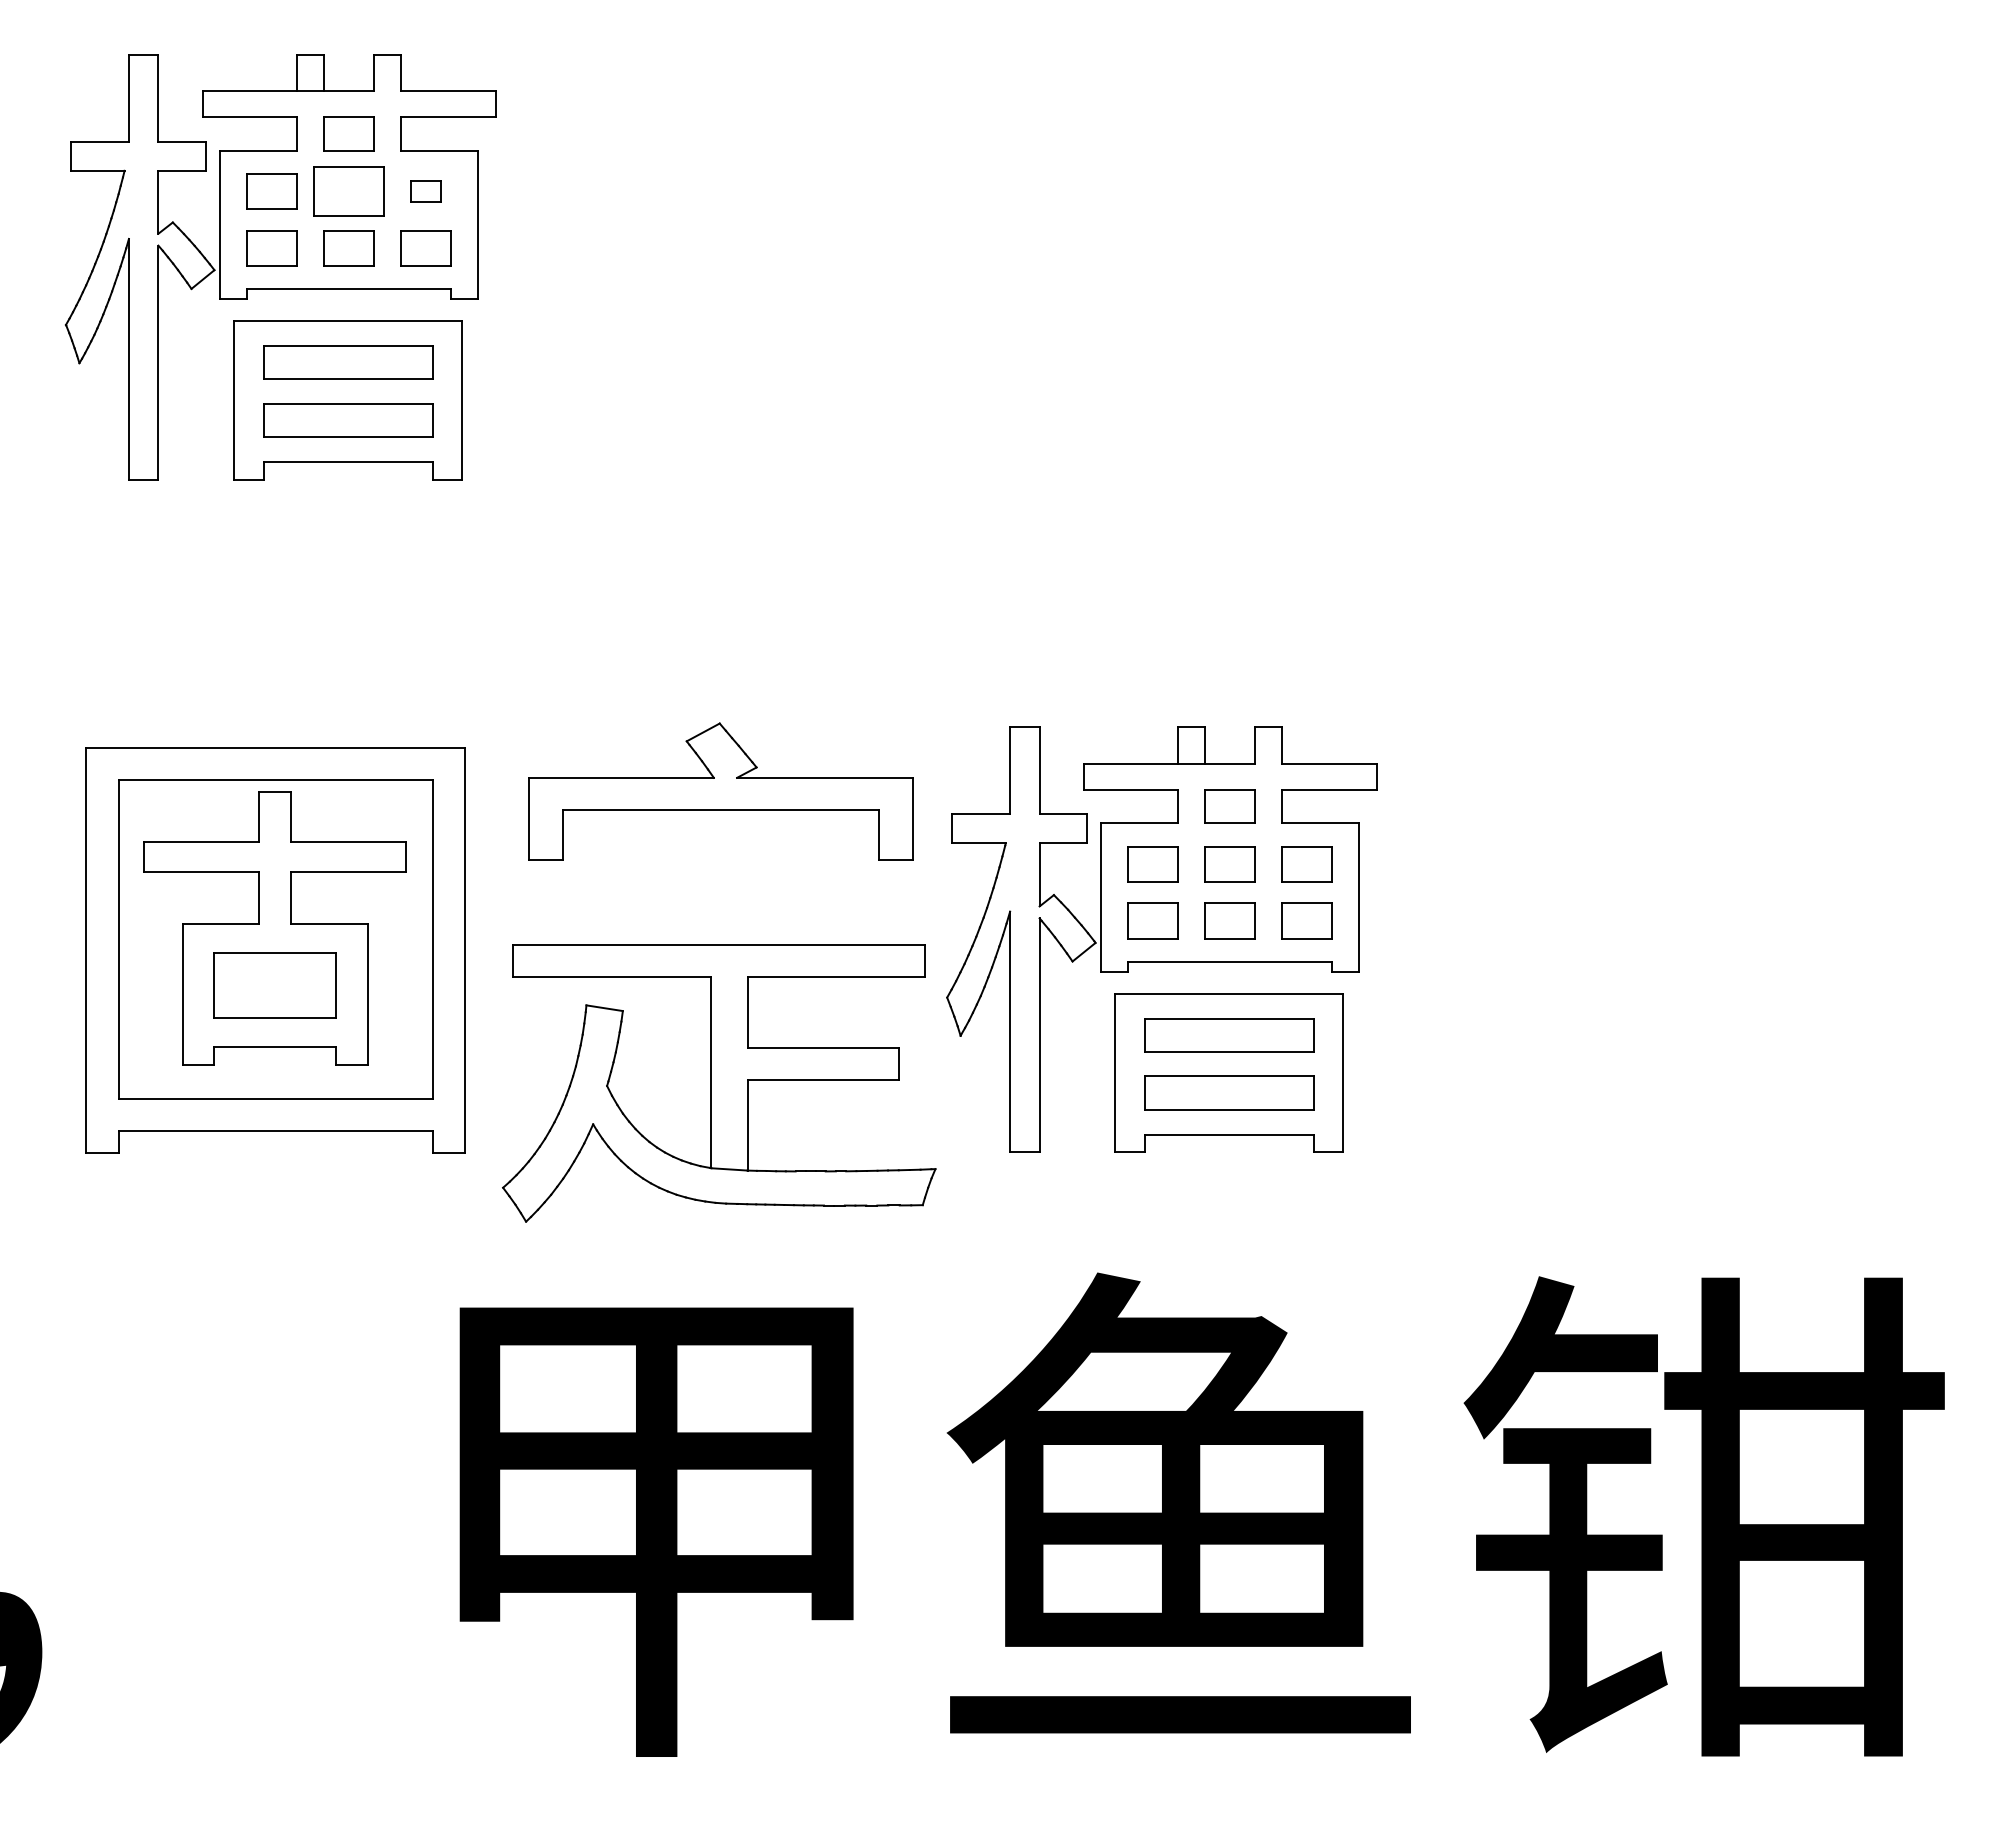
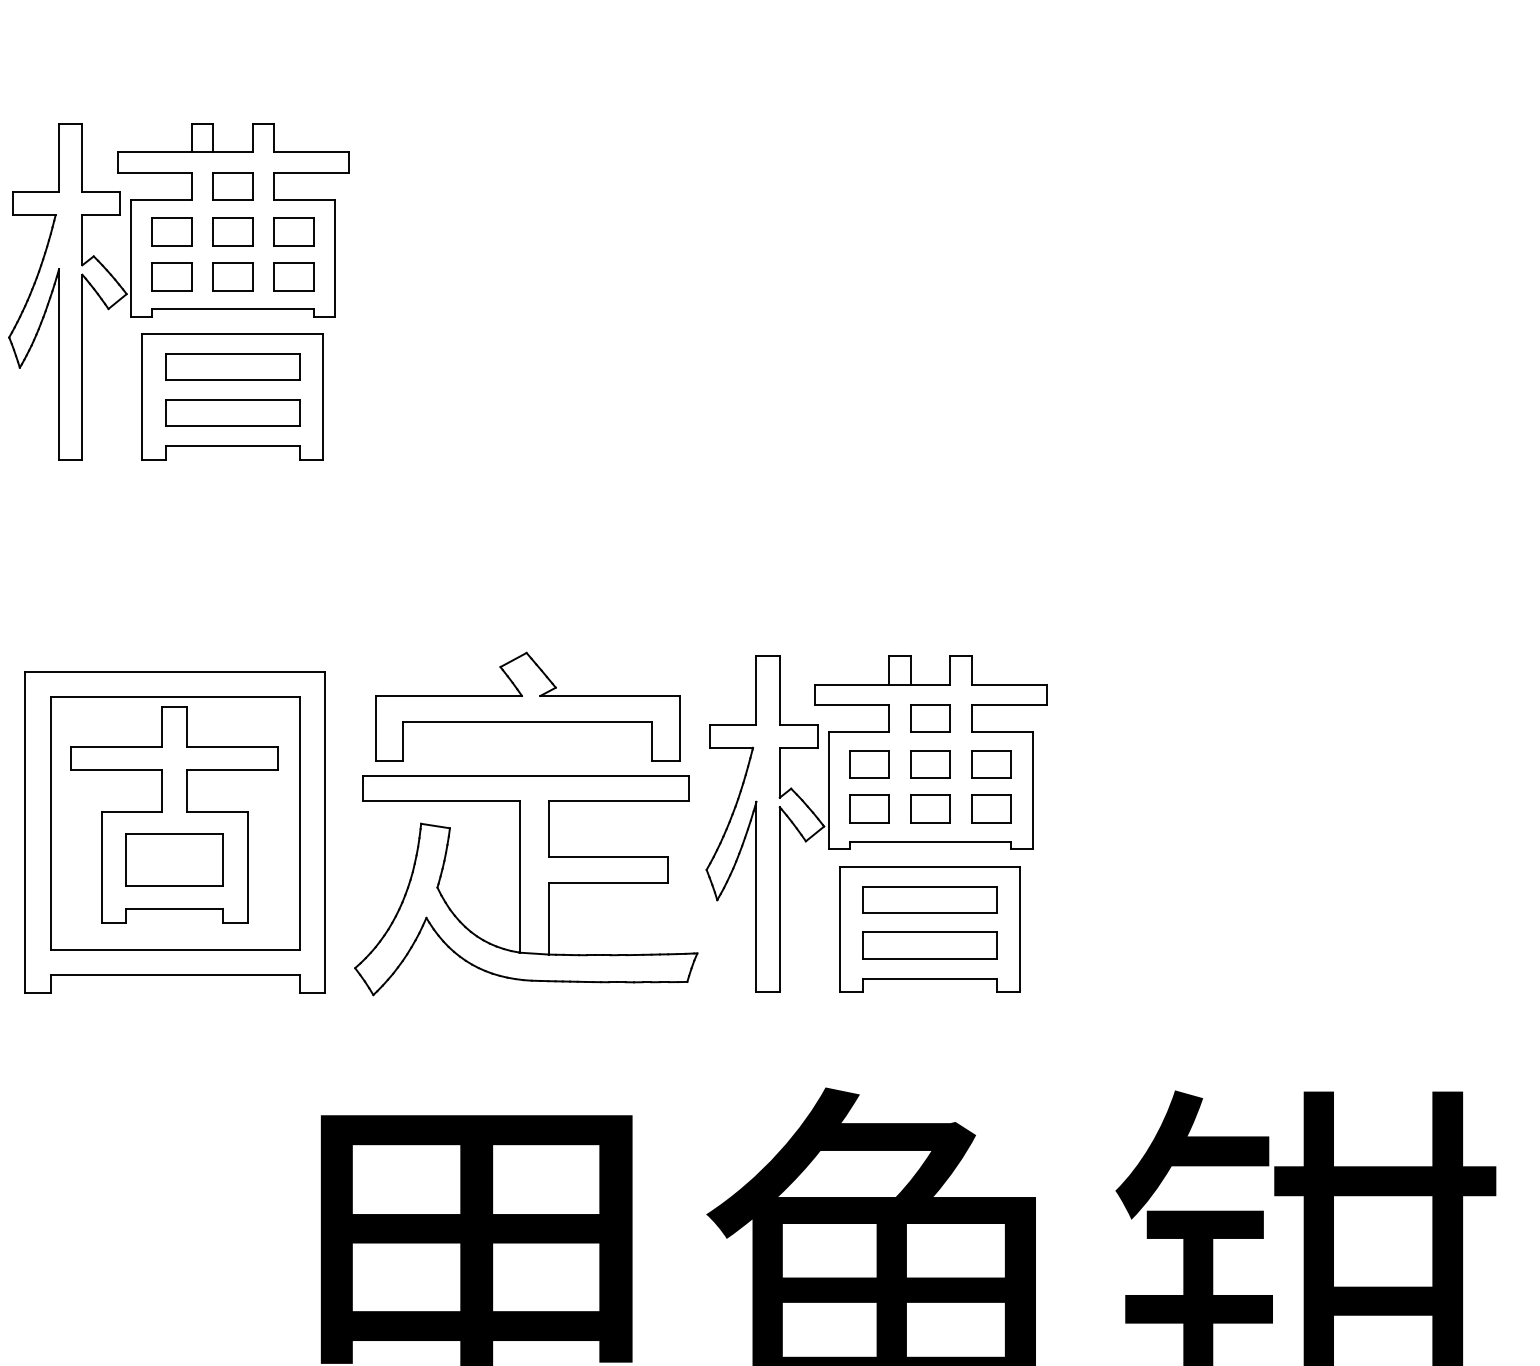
part: (348, 191) -> (232, 231), size x0.71
part: (425, 191) -> (293, 231), size x1.67
part: (719, 1083) -> (526, 885), moved

